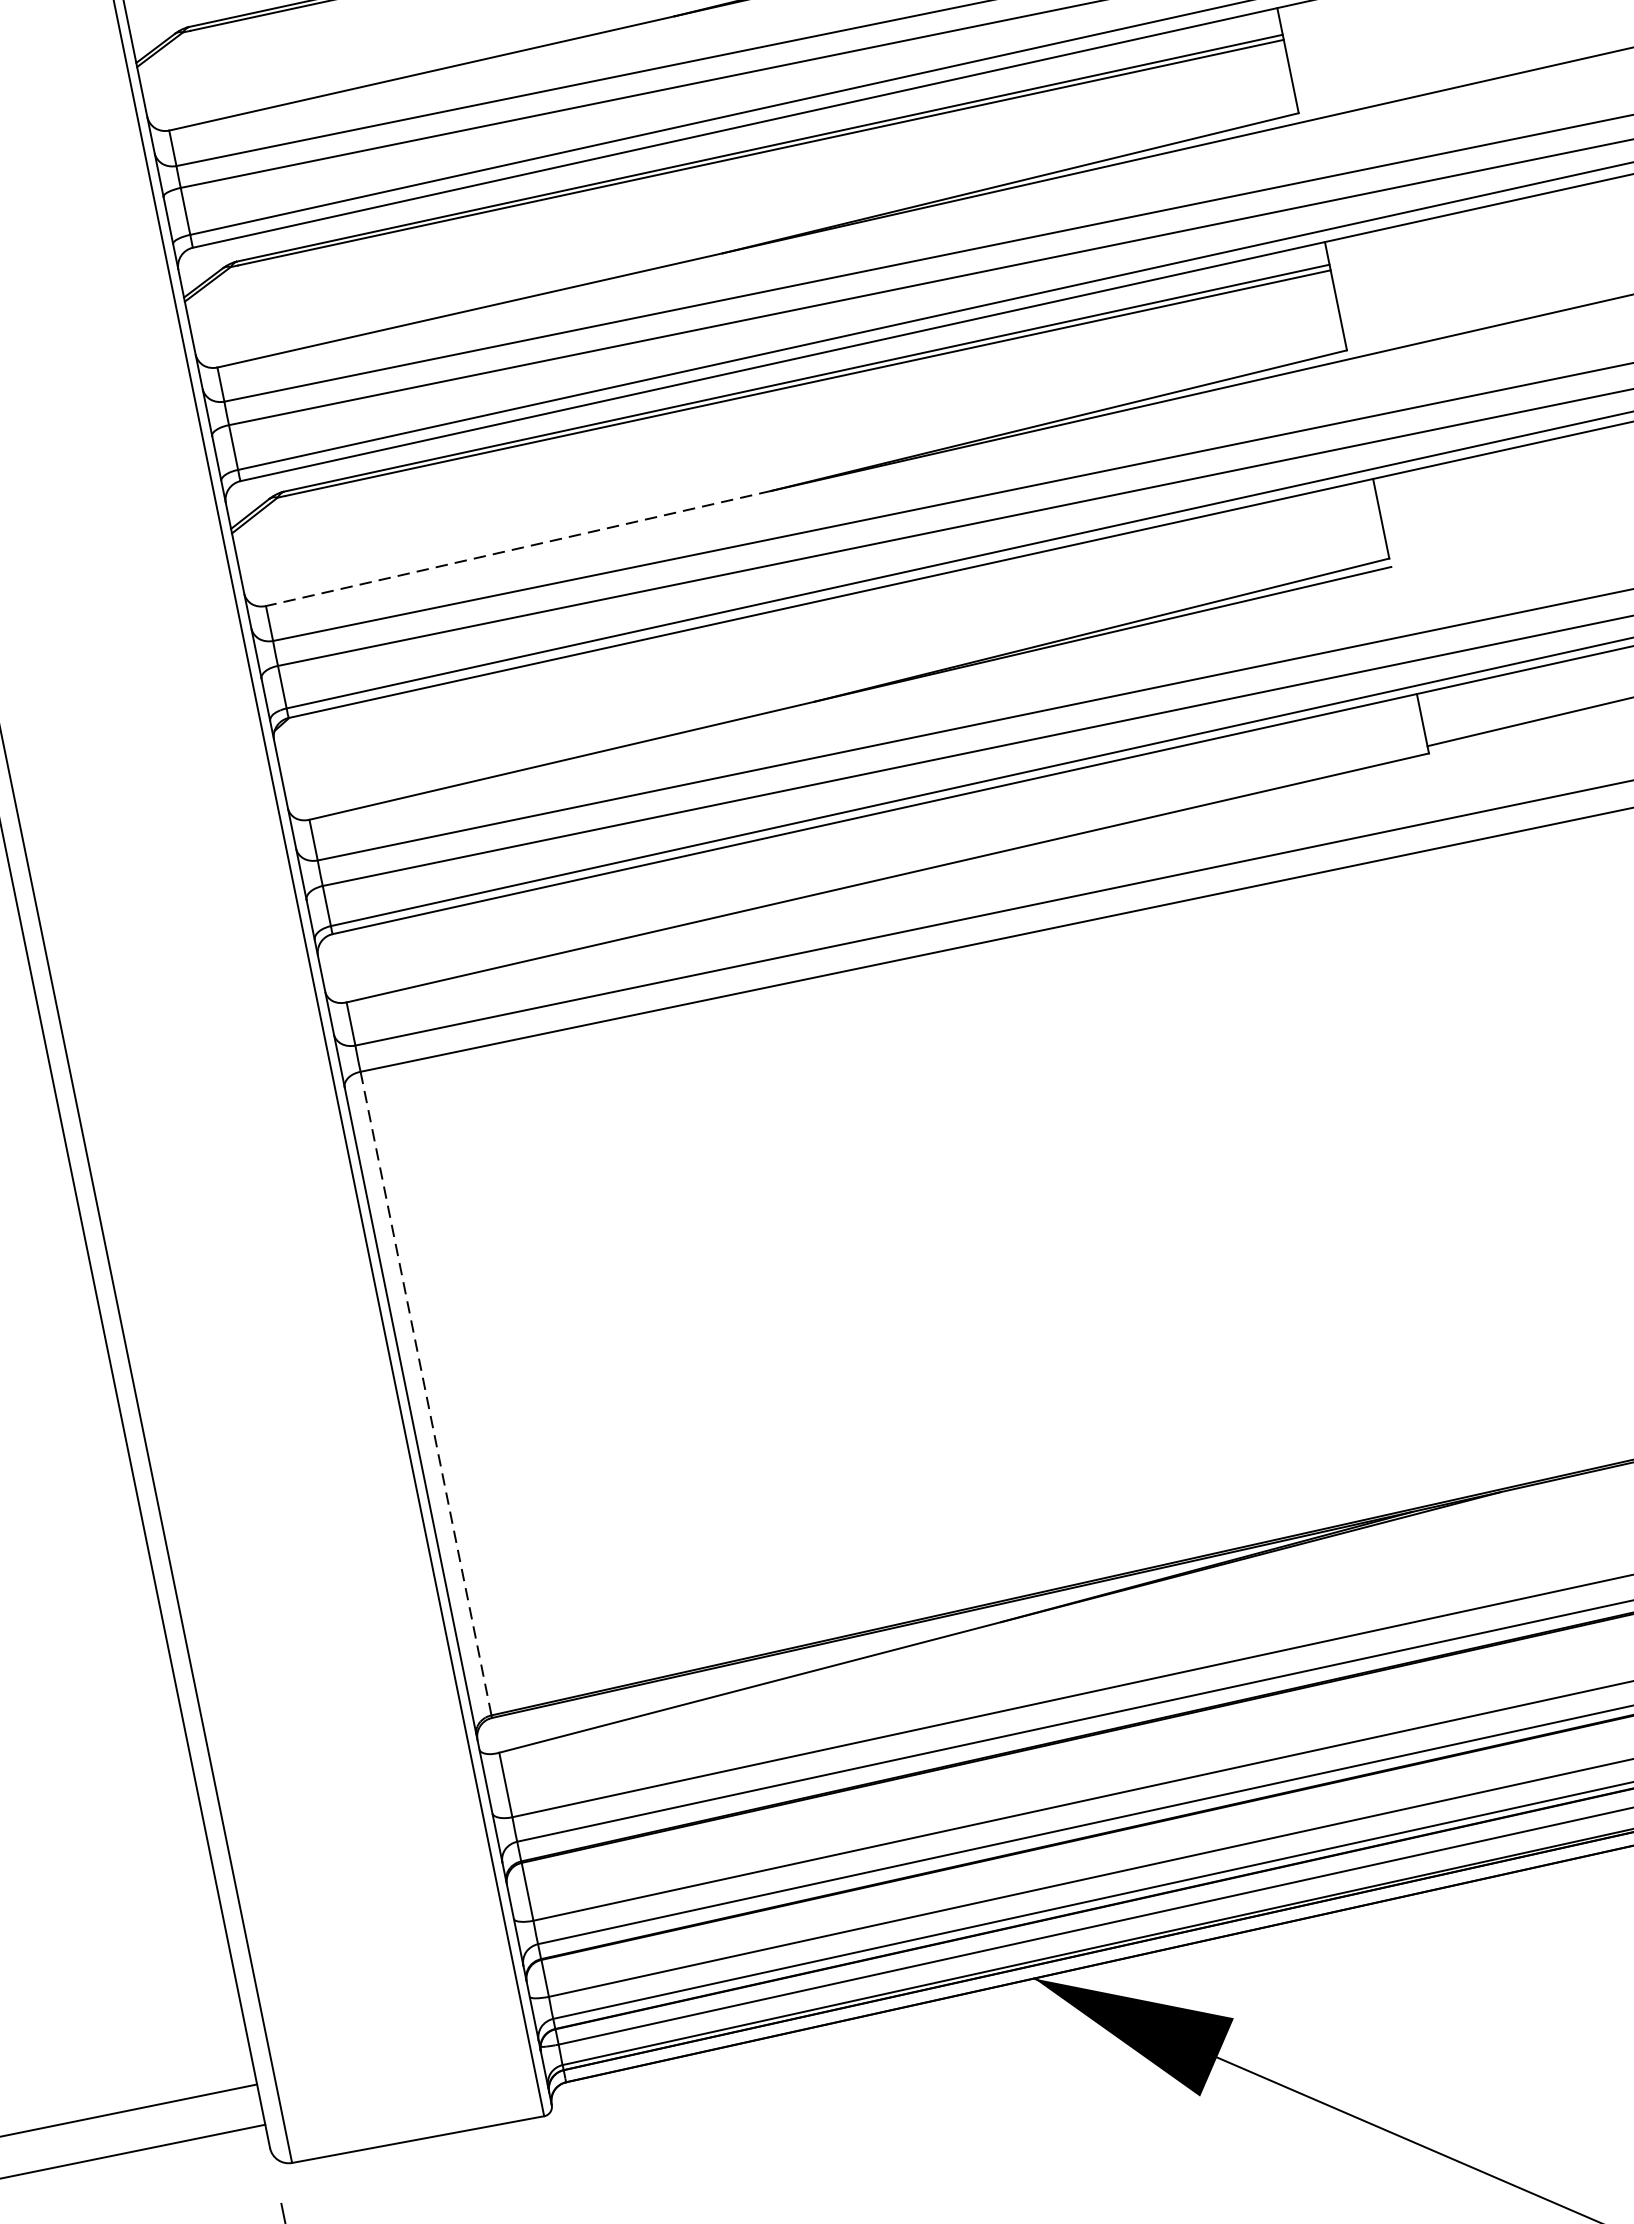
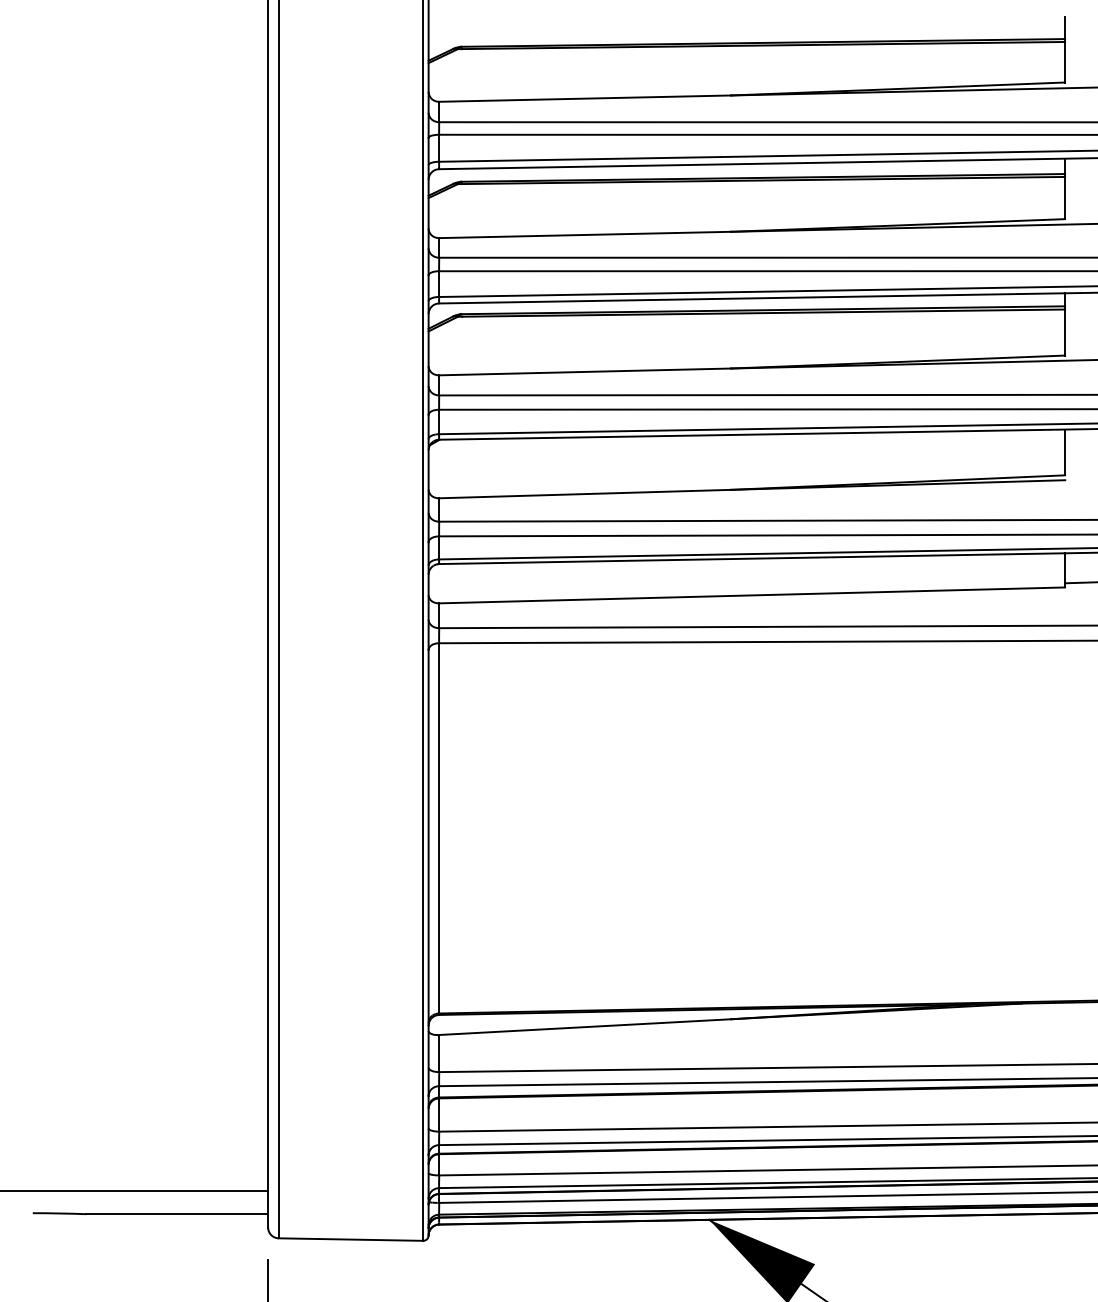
line: (517, 548) -> (584, 371), dashed -> solid
line: (426, 1393) -> (439, 828), dashed -> solid

